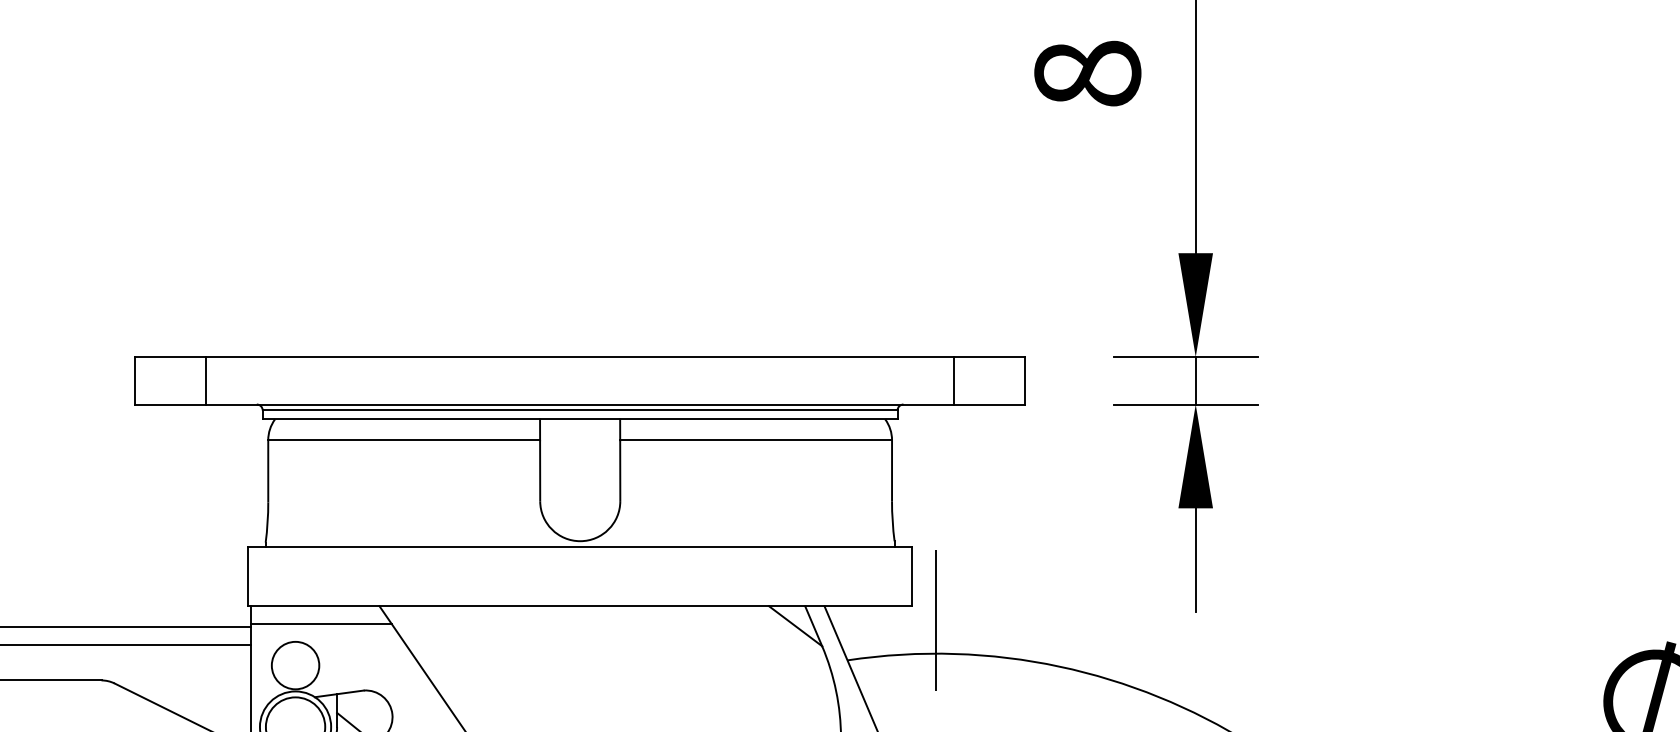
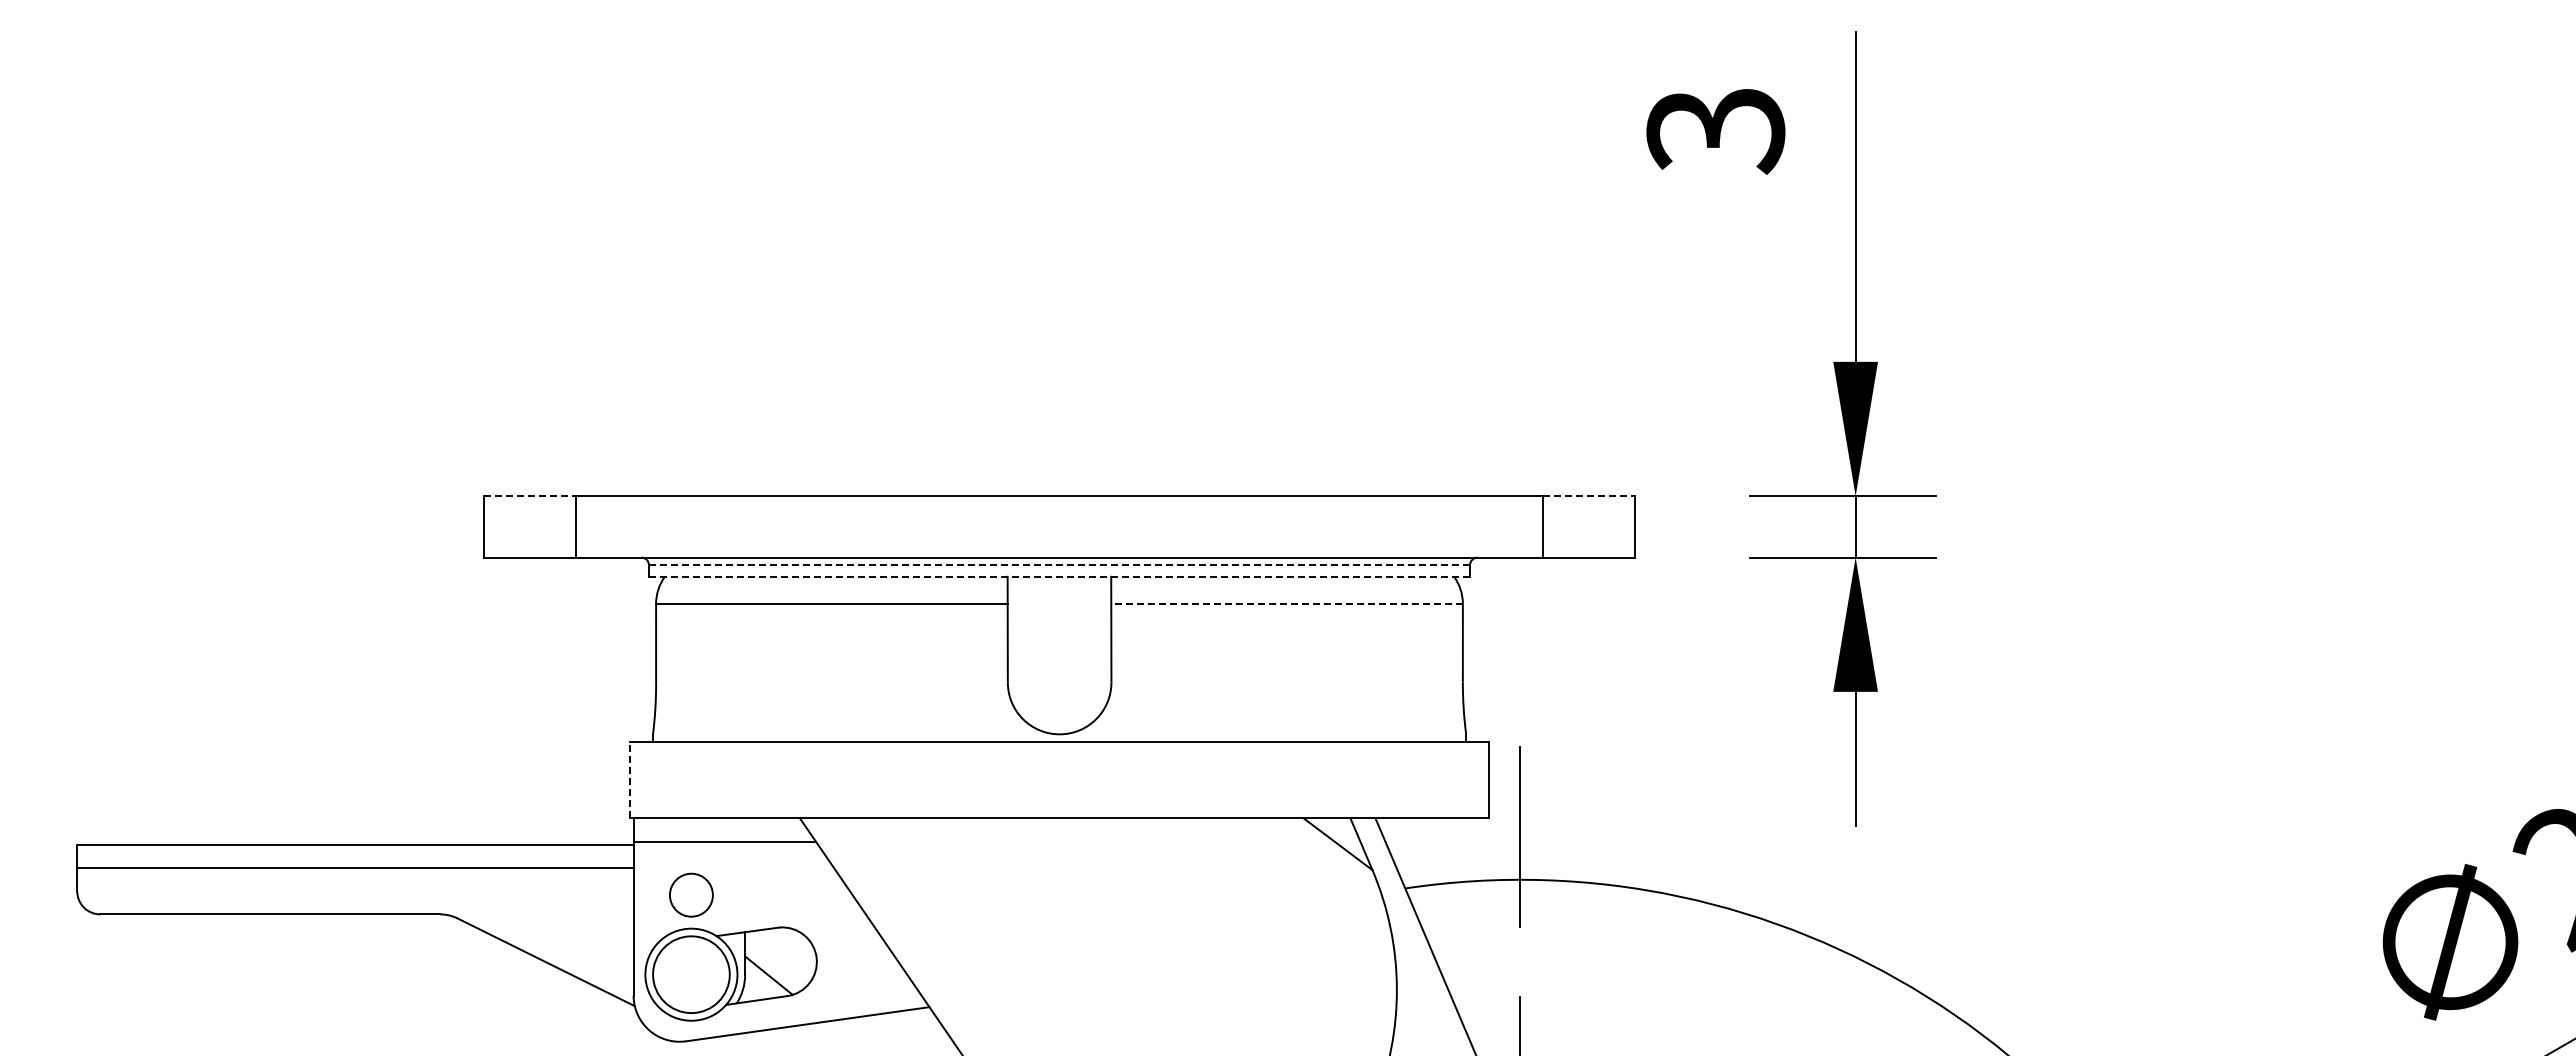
text: (1087, 74) -> (1715, 130), 8 -> 3
line: (171, 357) -> (530, 496), solid -> dashed
line: (989, 357) -> (1589, 496), solid -> dashed
line: (580, 410) -> (1059, 565), solid -> dashed
line: (580, 419) -> (1059, 576), solid -> dashed
line: (756, 440) -> (1287, 603), solid -> dashed
line: (247, 576) -> (629, 779), solid -> dashed
circle: (295, 665) -> (691, 894), size x0.7

